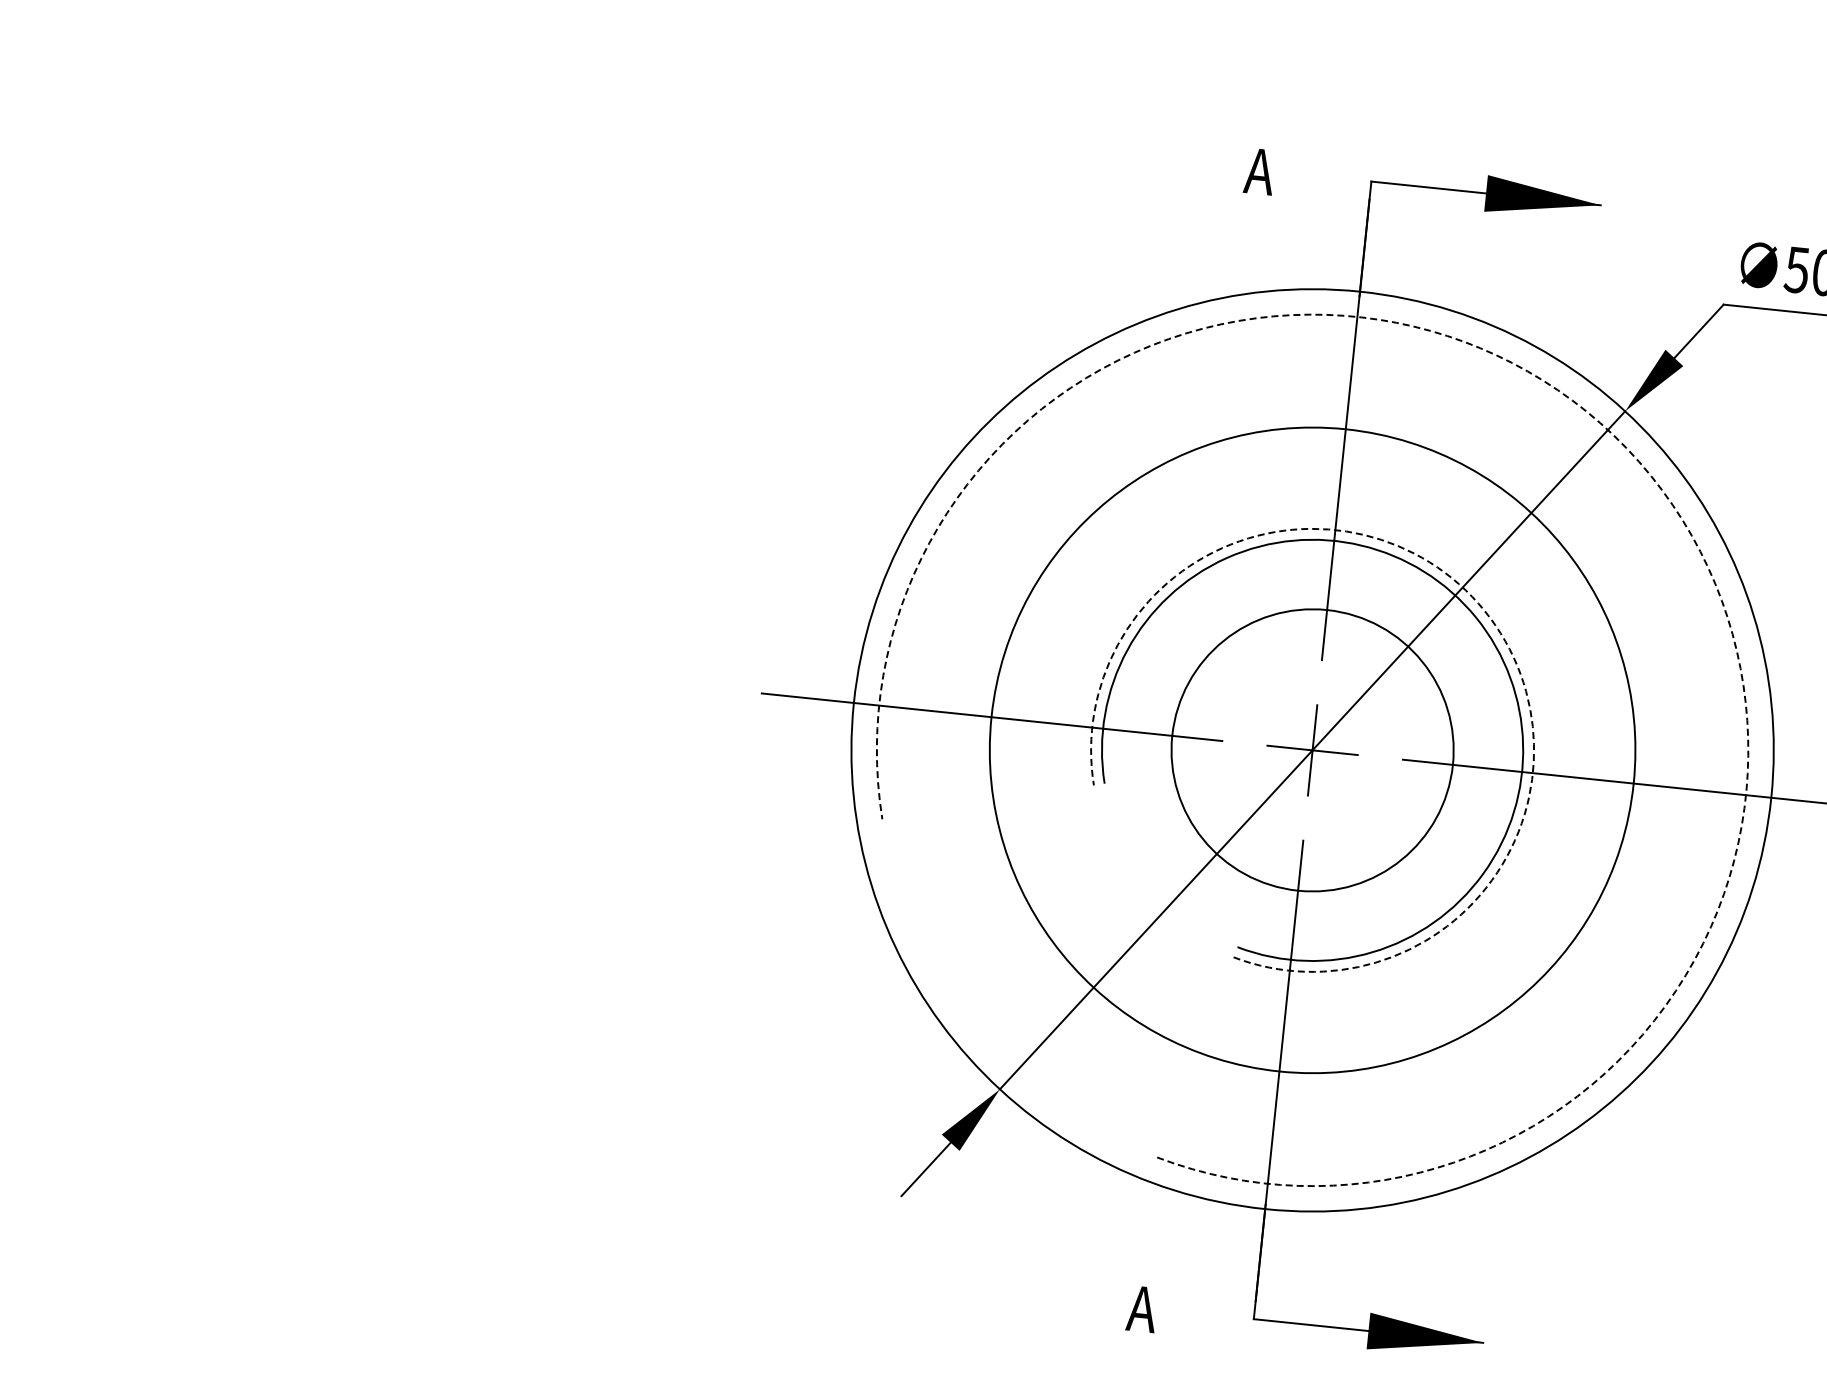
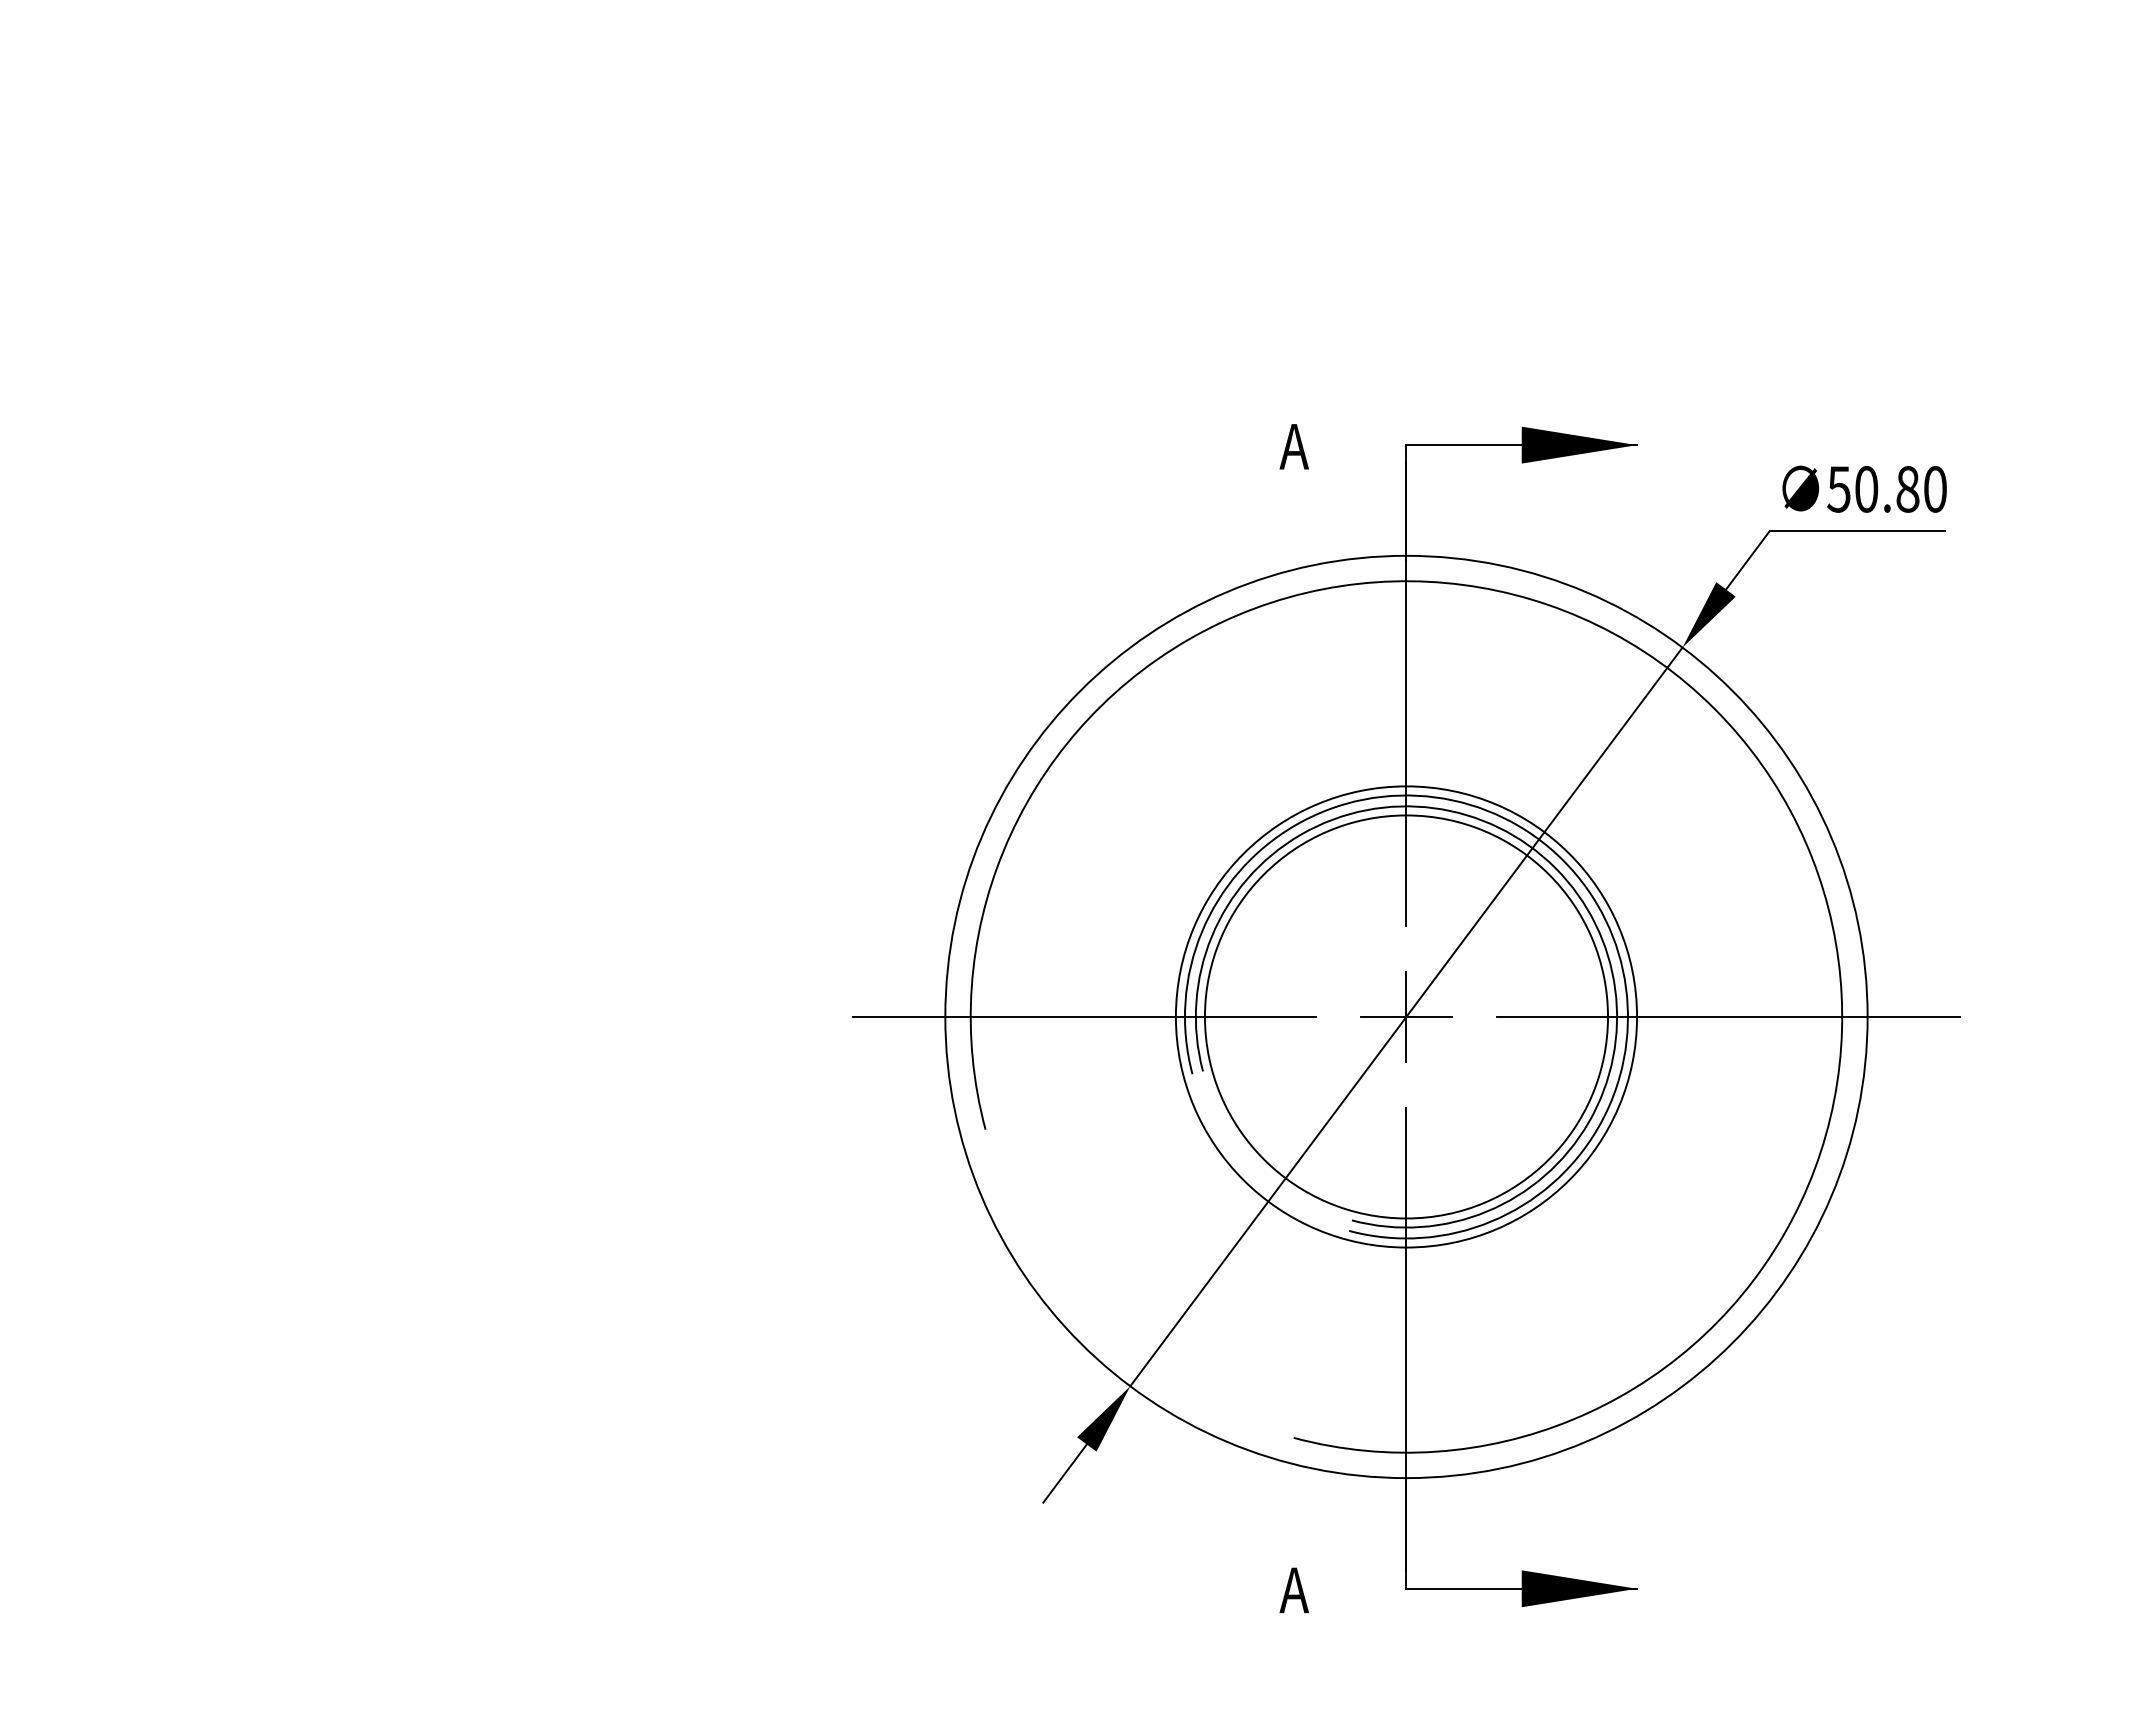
arc: (1650, 475) -> (1714, 708), dashed -> solid
arc: (1484, 610) -> (1563, 860), dashed -> solid
circle: (1312, 749) -> (1406, 1016), size x0.71
circle: (1312, 749) -> (1406, 1016), size x1.43

